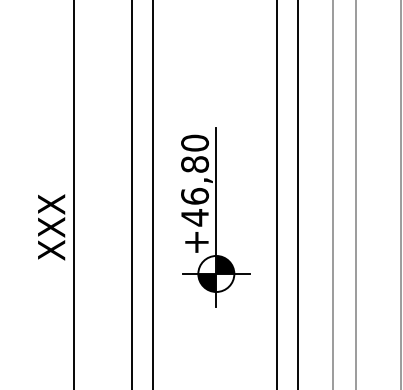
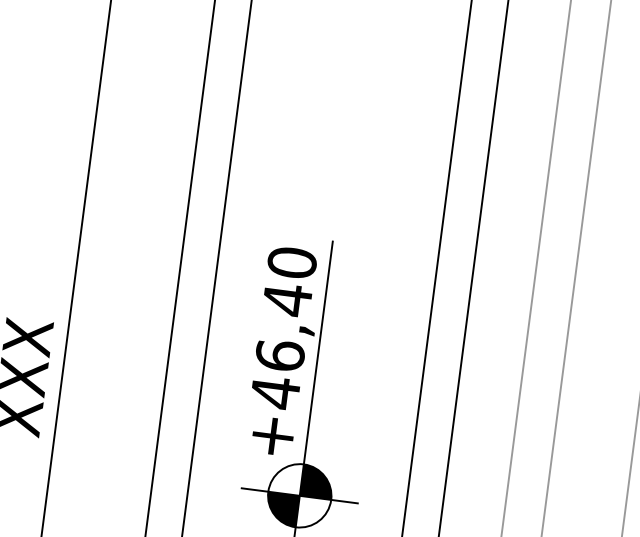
text: (195, 164) -> (288, 300), +46,80 -> +46,40

